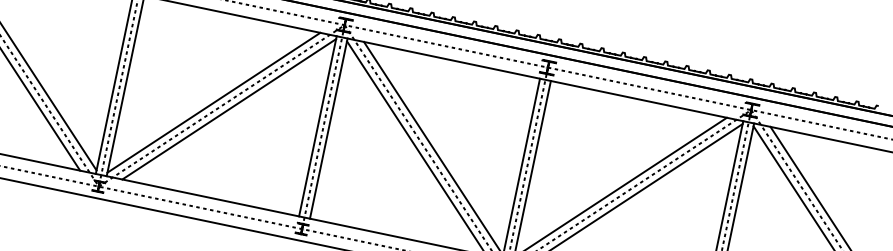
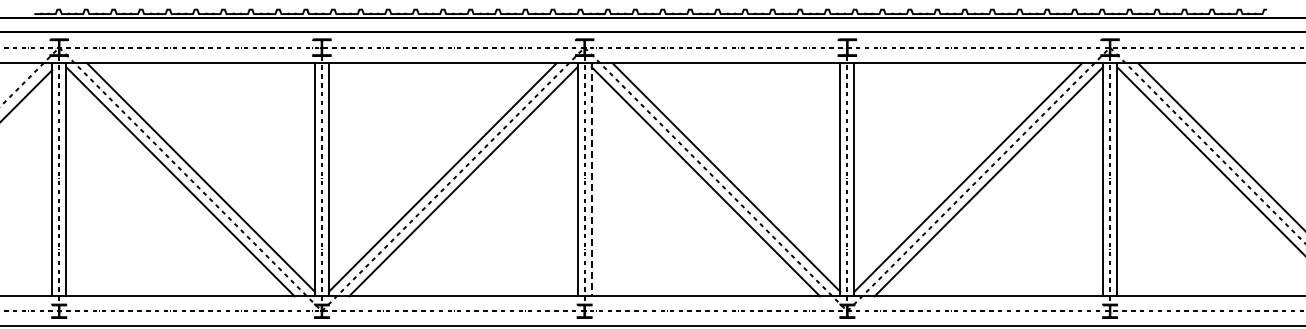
line: (328, 129) -> (591, 180), solid -> dashed

